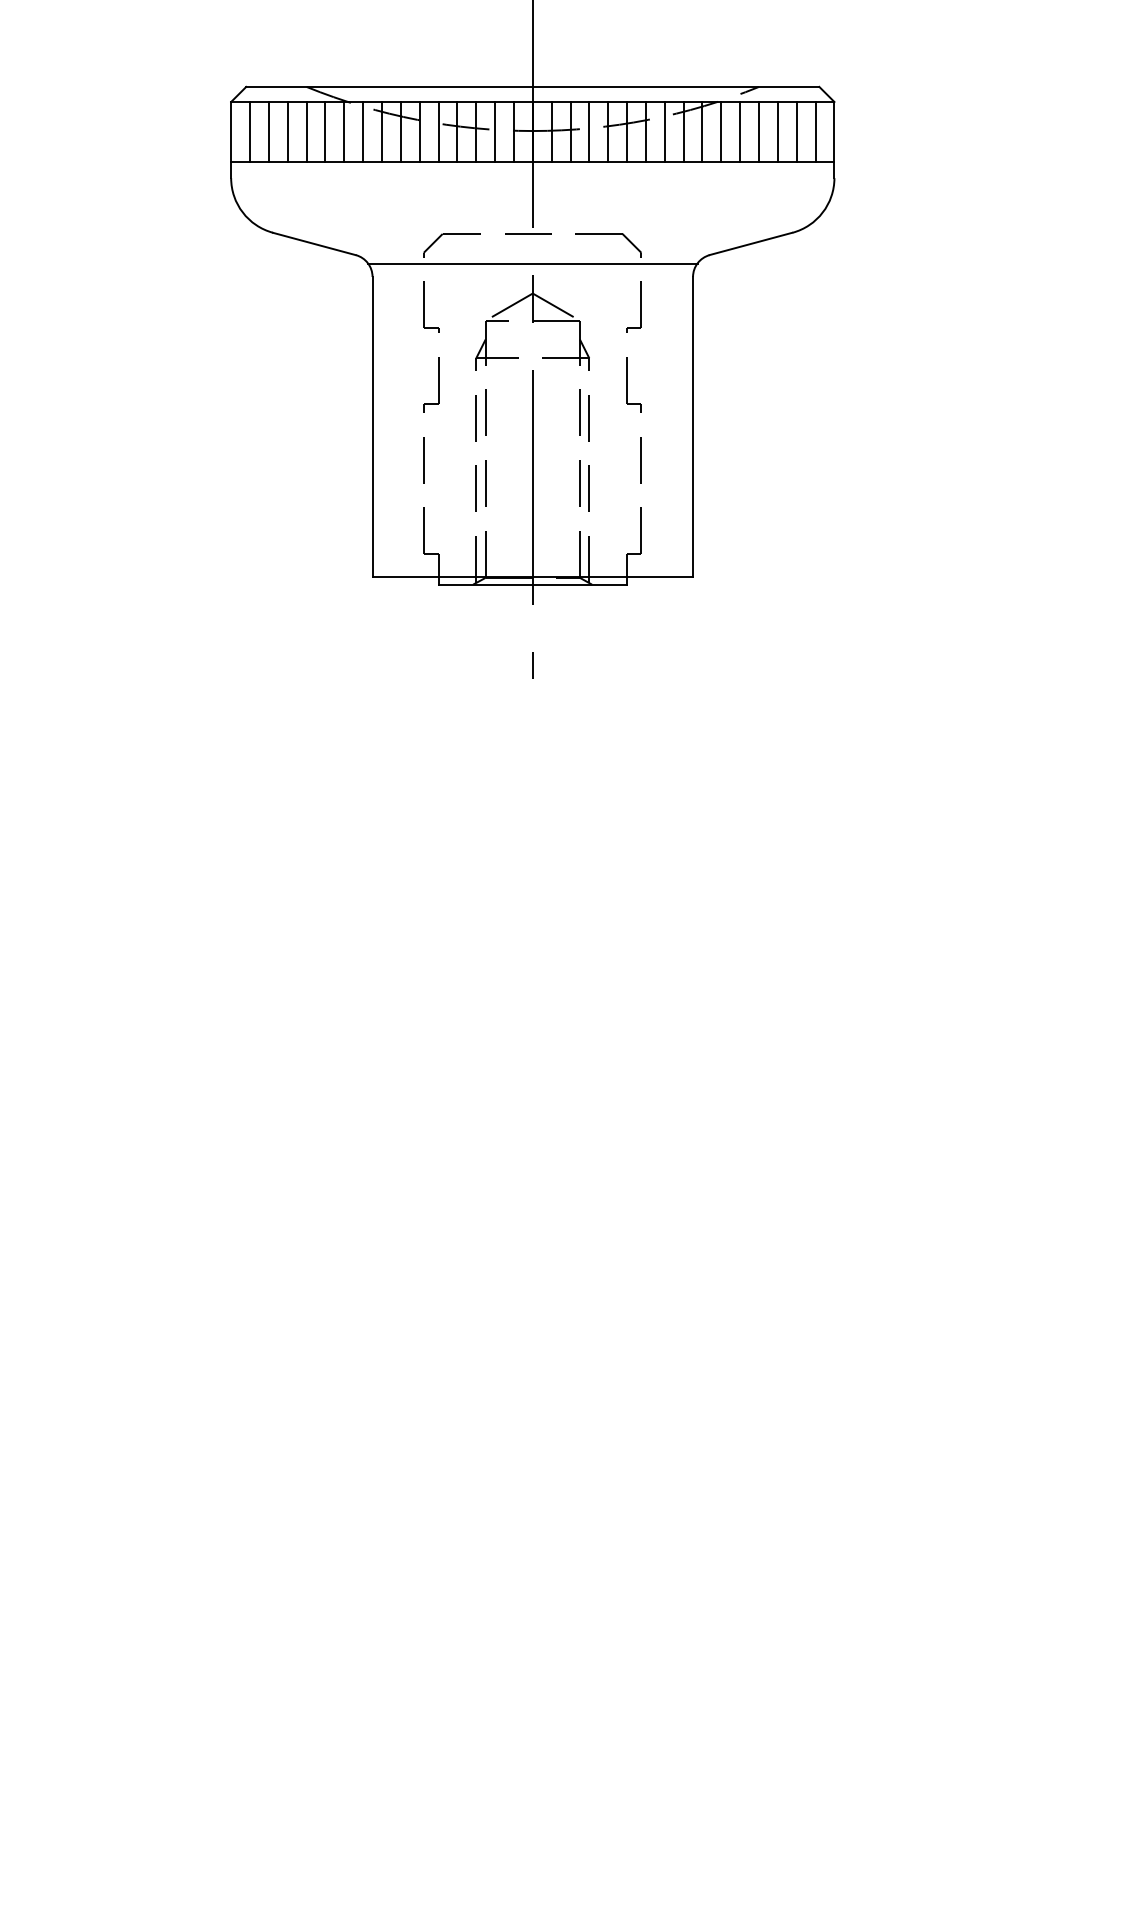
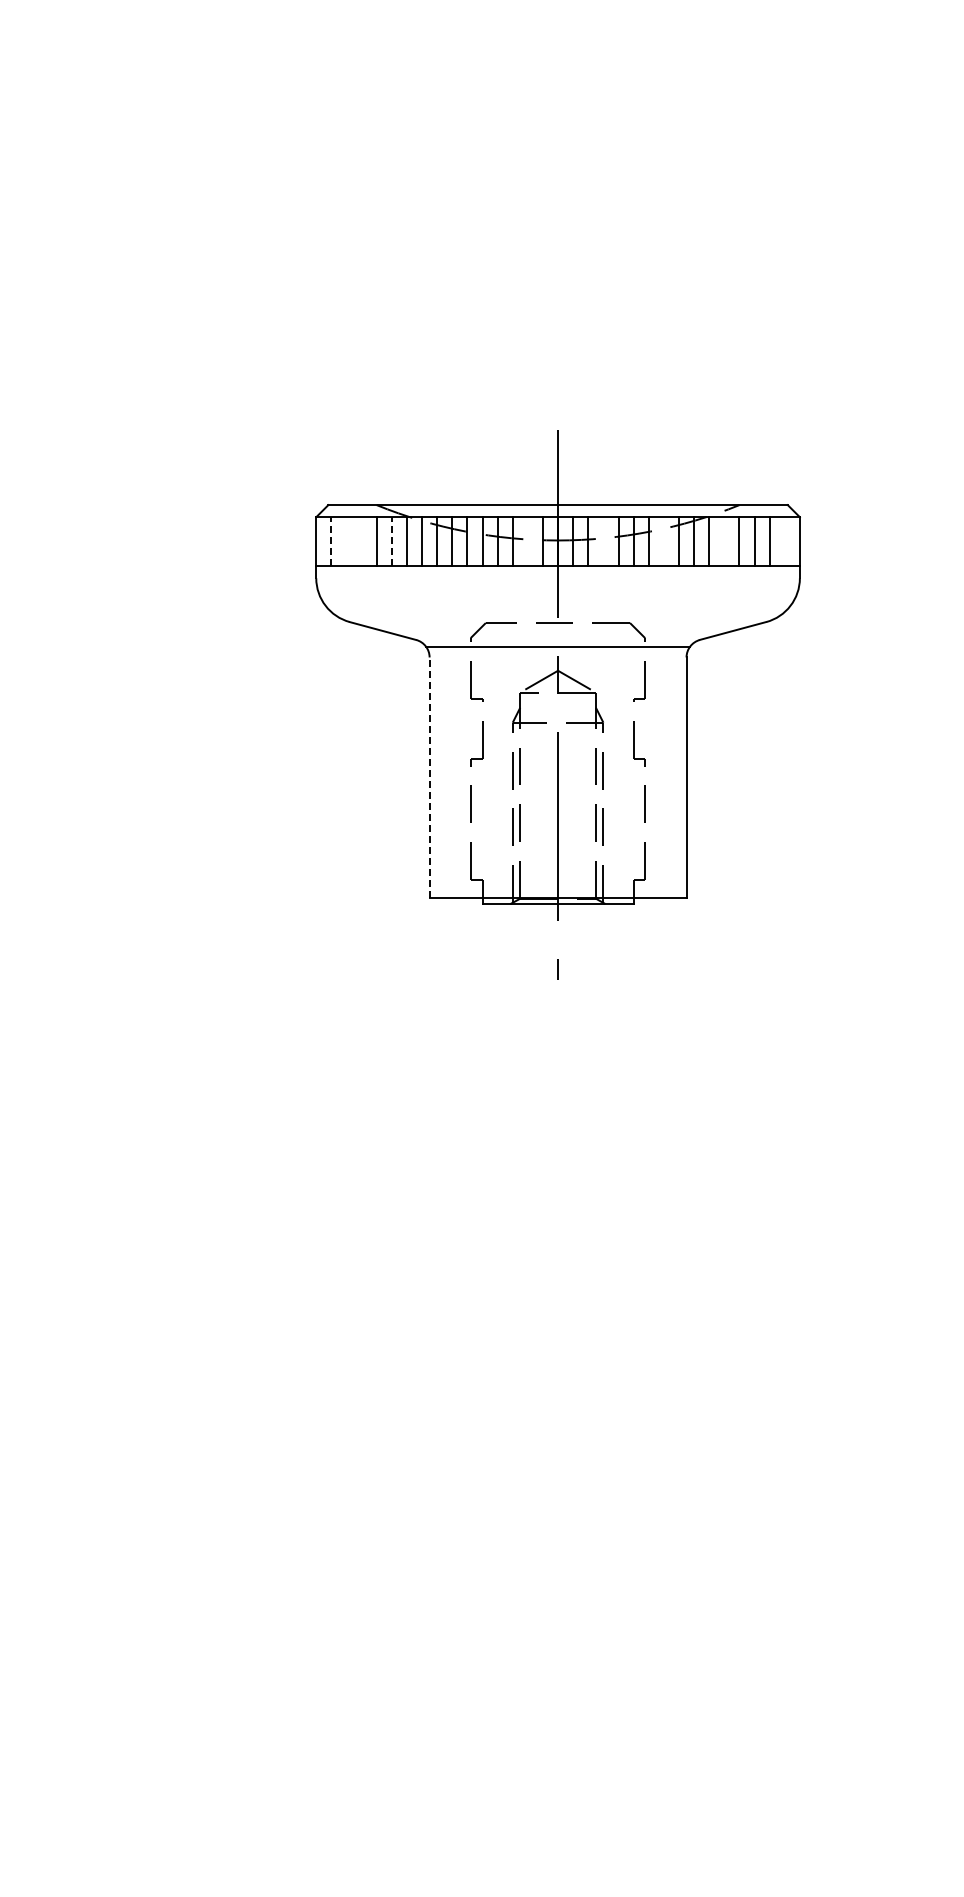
line: (250, 131) -> (331, 540), solid -> dashed
line: (325, 131) -> (391, 540), solid -> dashed
line: (268, 132) -> (346, 541), removed
line: (287, 132) -> (361, 541), removed
line: (494, 132) -> (527, 541), removed
line: (589, 132) -> (603, 541), removed
line: (664, 132) -> (663, 541), removed
line: (740, 132) -> (724, 541), removed
line: (815, 132) -> (784, 541), removed
line: (372, 426) -> (429, 777), solid -> dashed

